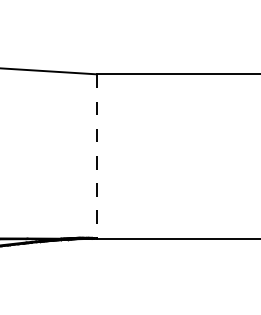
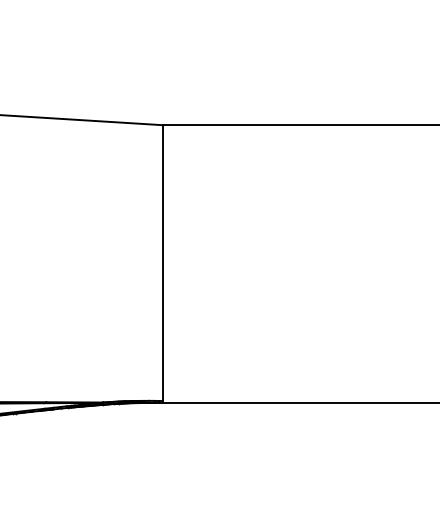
line: (96, 156) -> (162, 263), dashed -> solid

